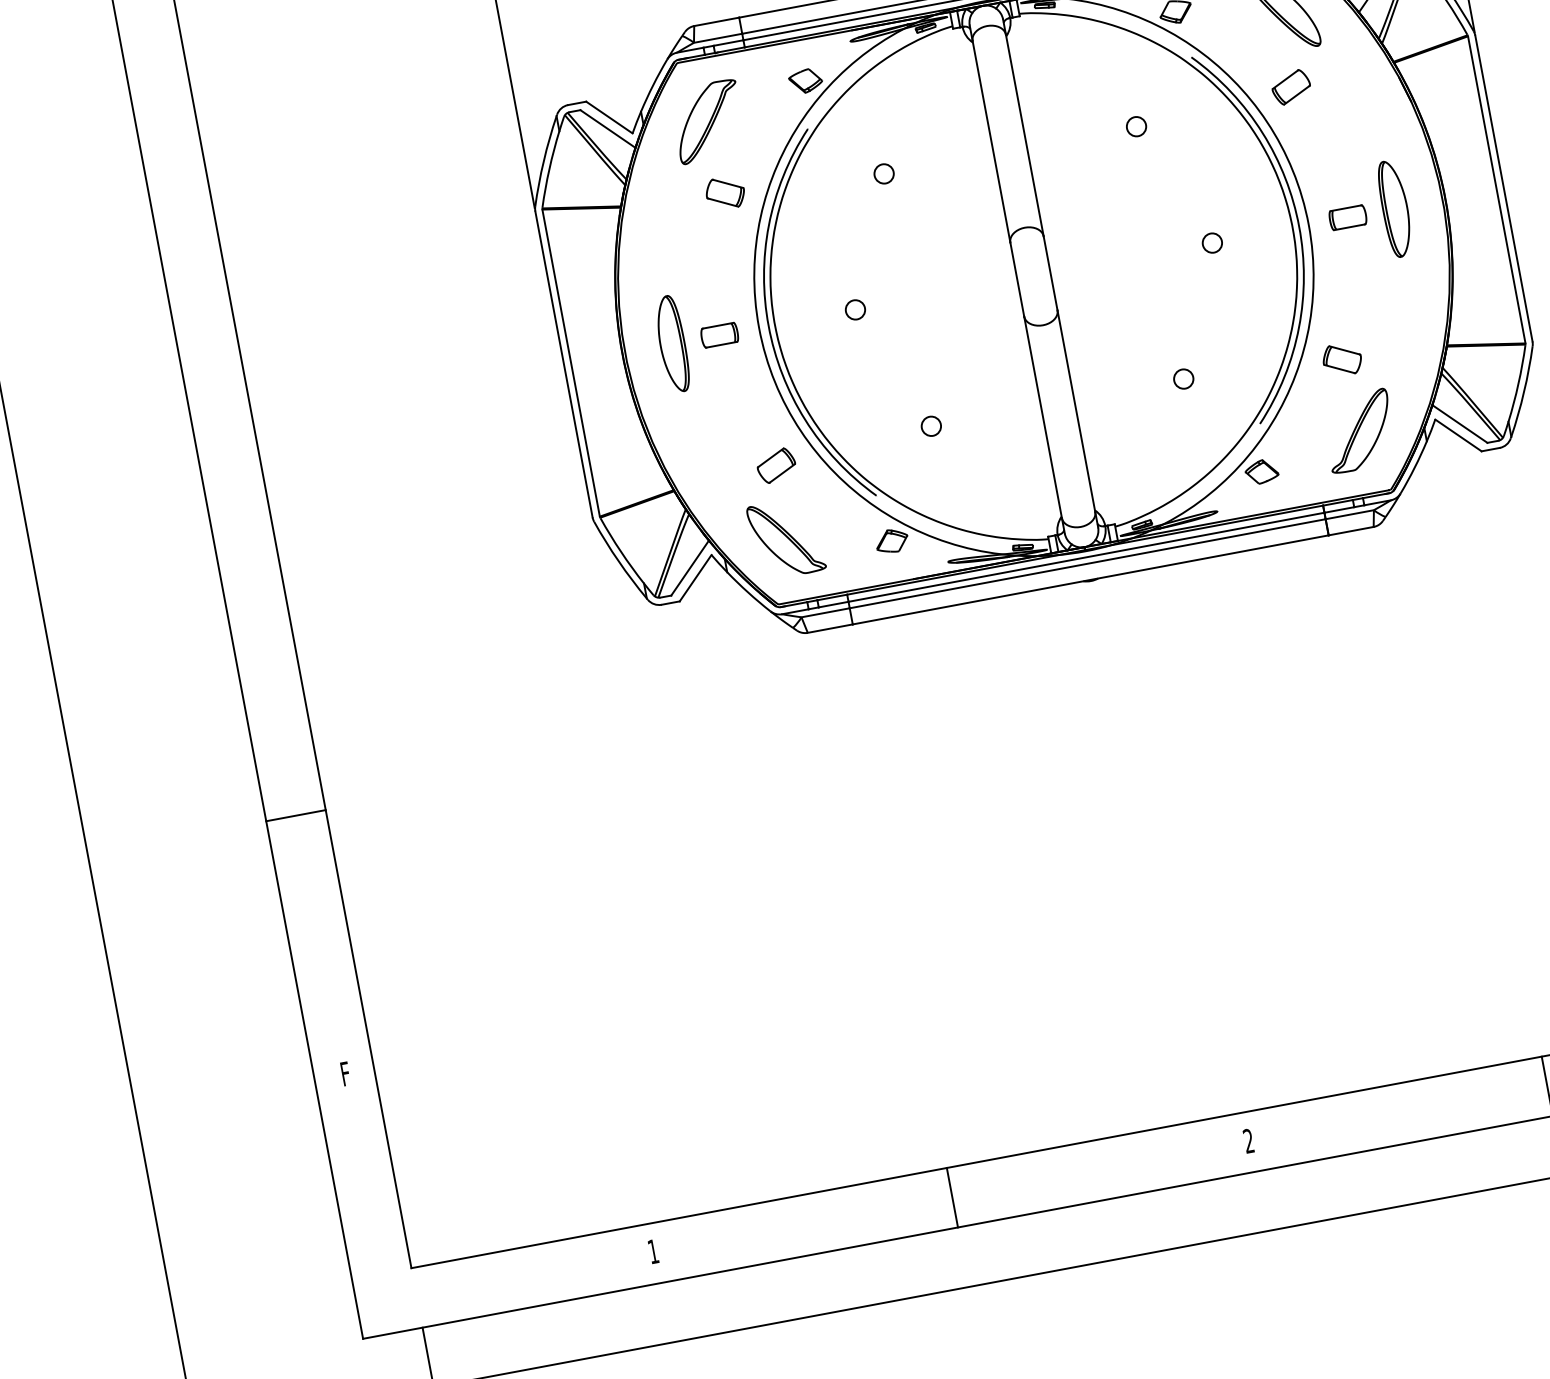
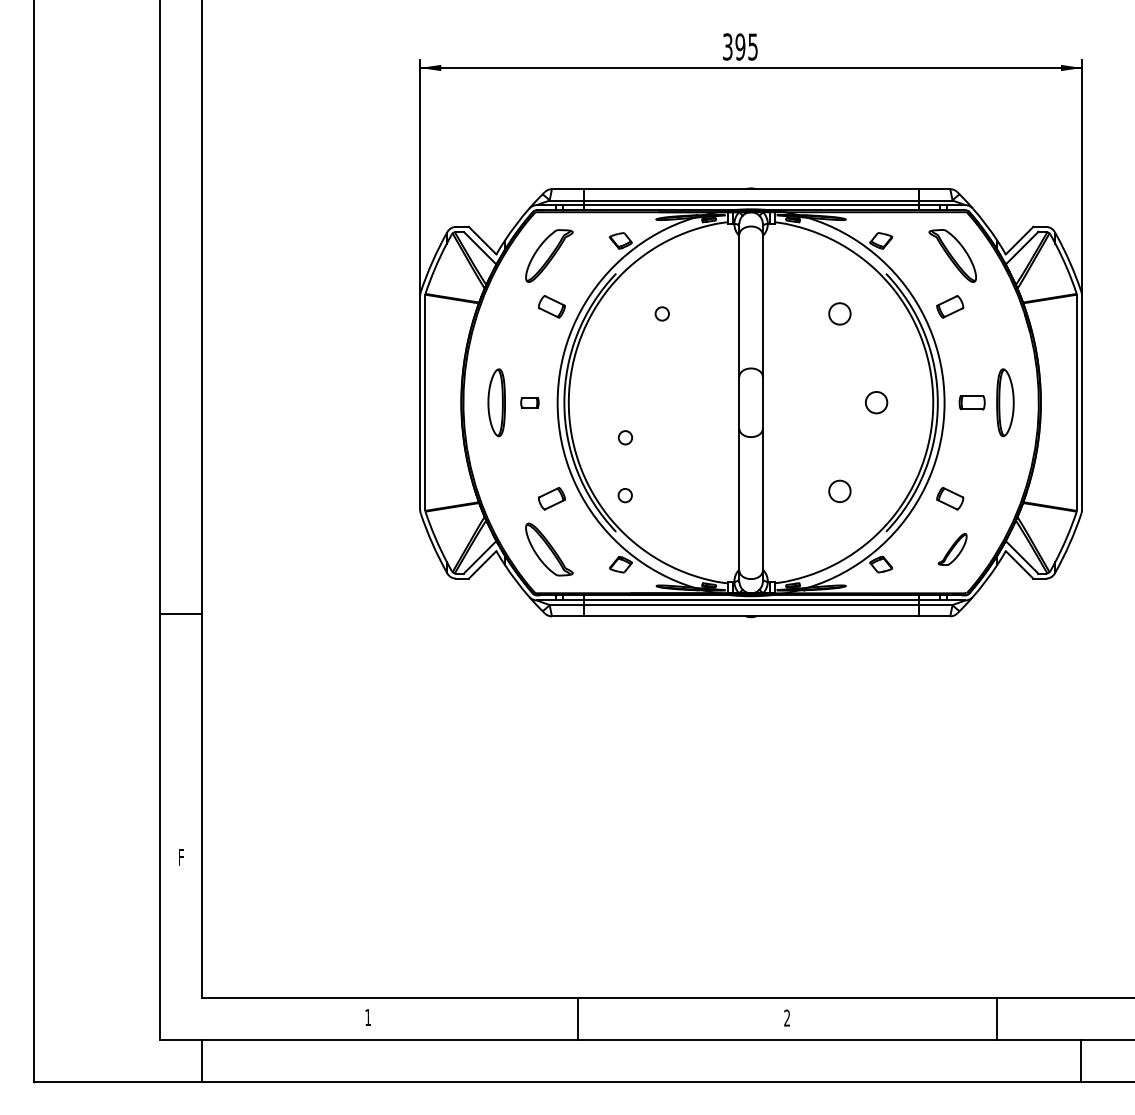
circle: (1135, 126) -> (839, 313), size x1.6
circle: (1212, 242) -> (876, 402), size x1.6
circle: (853, 309) -> (624, 437), moved
part: (719, 335) -> (529, 402), size x0.7
circle: (1183, 379) -> (839, 491), size x1.6
circle: (930, 426) -> (624, 495), moved
part: (1359, 431) -> (952, 549), size x0.6
line: (295, 815) -> (180, 613), moved

